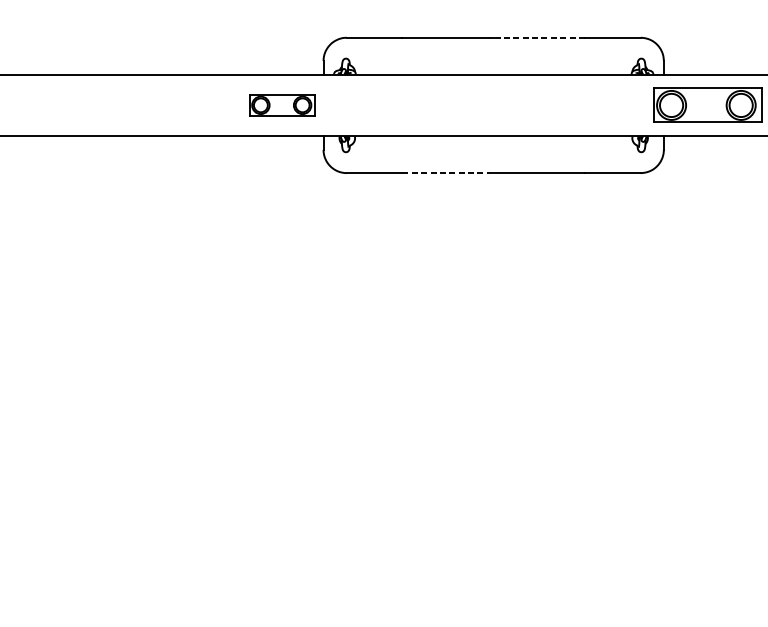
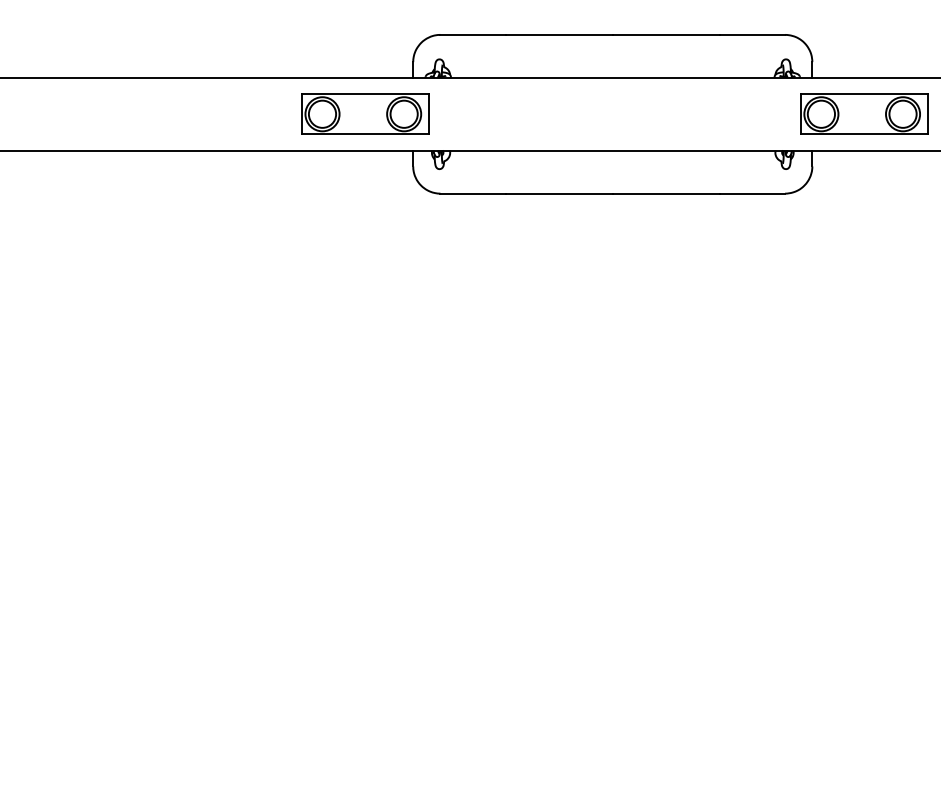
line: (539, 37) -> (666, 34), dashed -> solid
part: (282, 104) -> (365, 113), size x1.67
line: (448, 172) -> (559, 193), dashed -> solid

